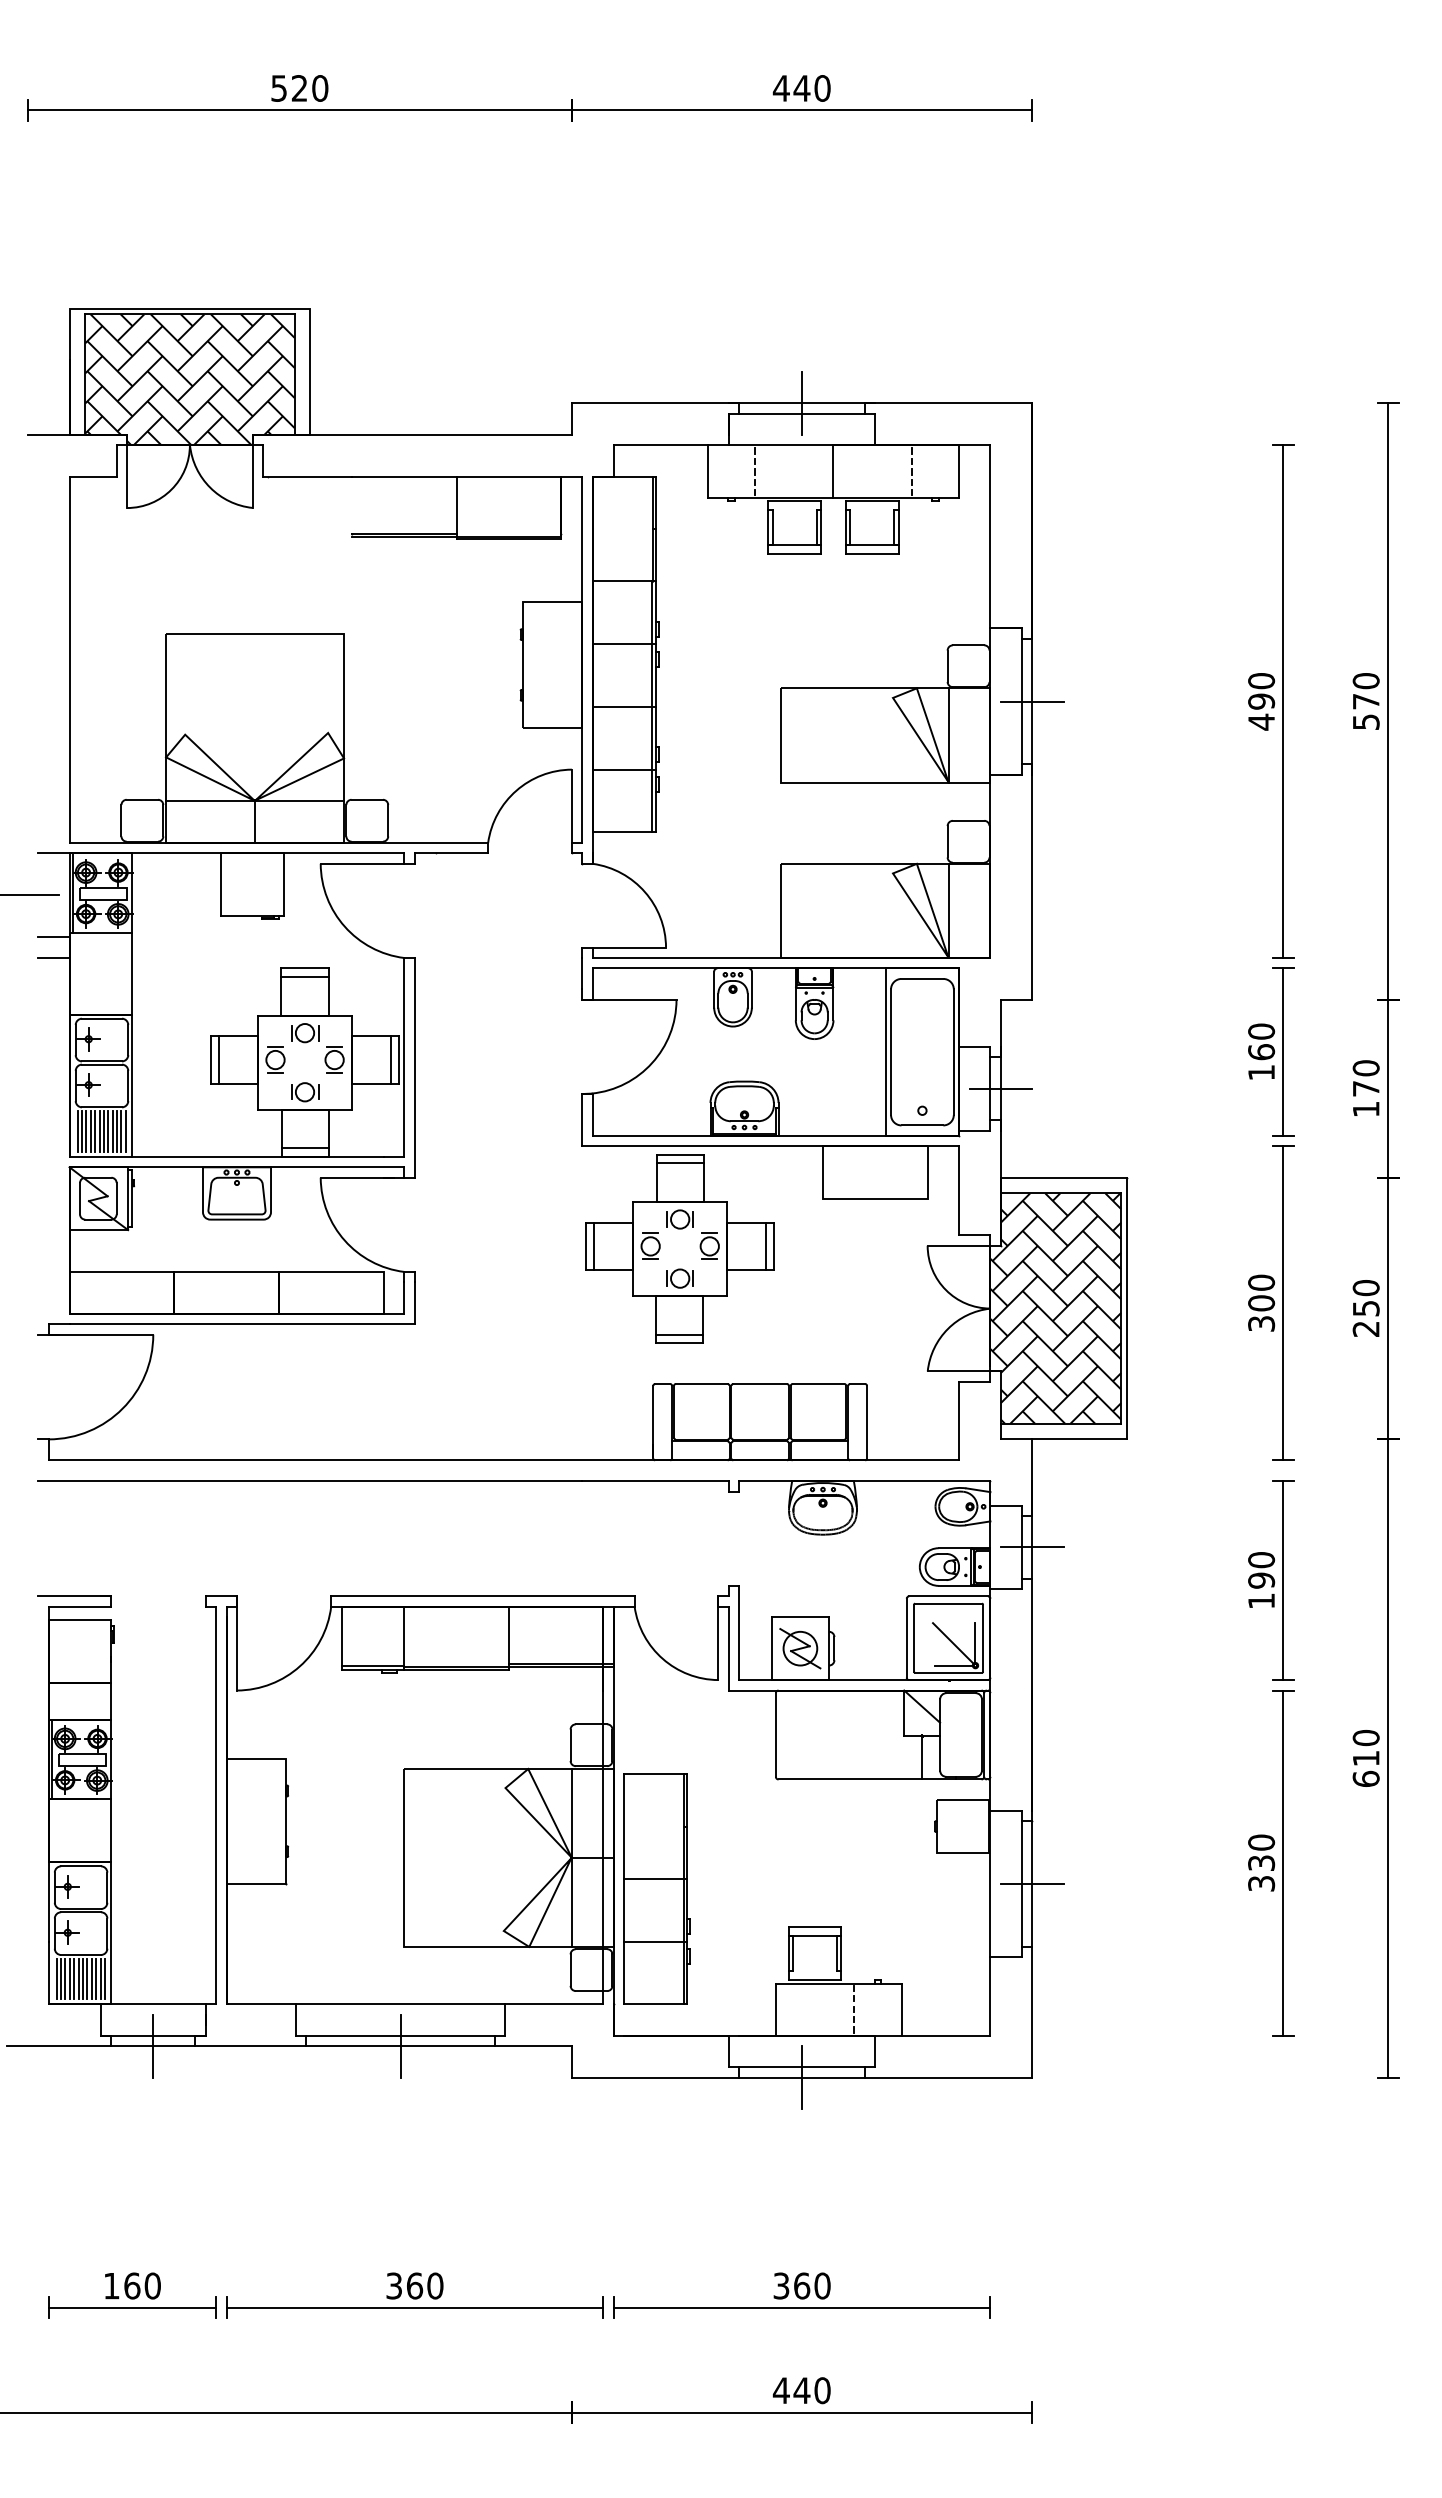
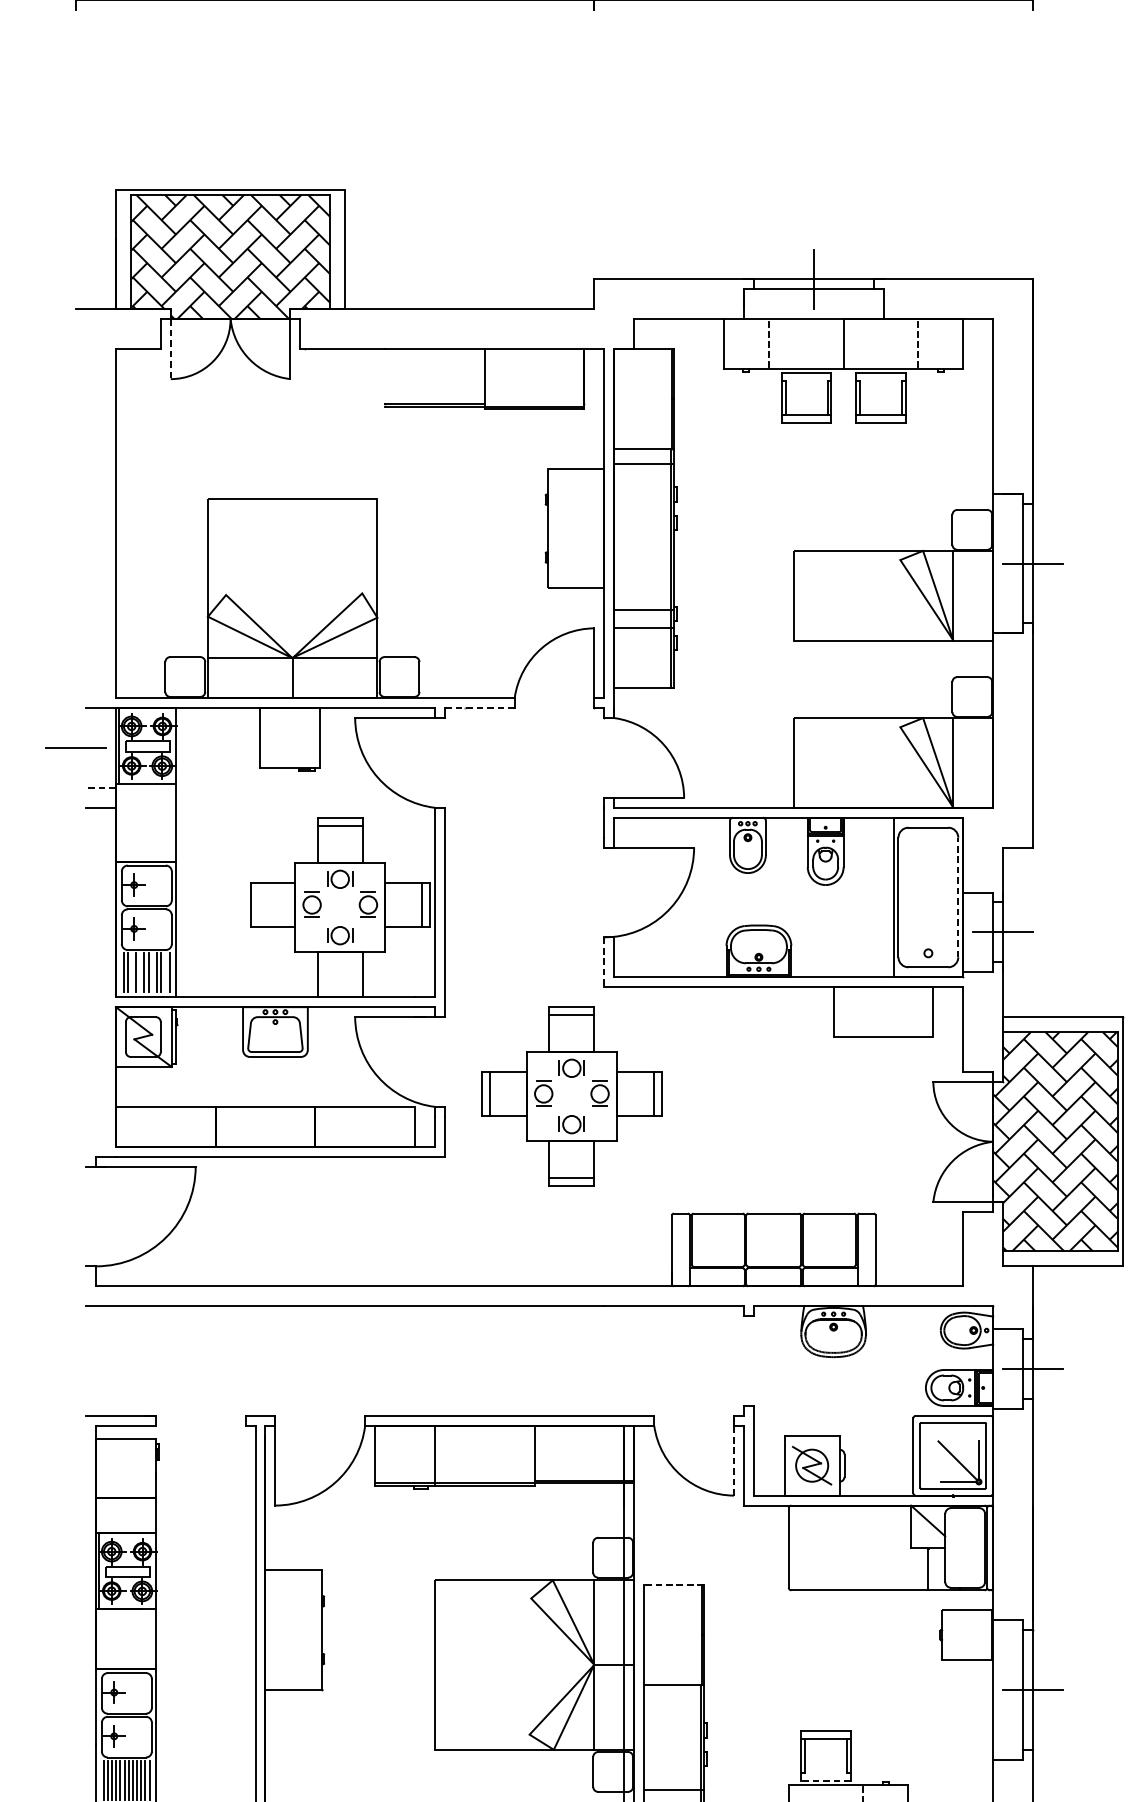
line: (127, 477) -> (171, 350), solid -> dashed
line: (623, 644) -> (643, 464), moved
line: (623, 706) -> (643, 610), moved
line: (451, 853) -> (479, 708), solid -> dashed
line: (53, 937) -> (100, 788), solid -> dashed
line: (953, 1052) -> (957, 897), solid -> dashed
line: (219, 1059) -> (258, 904), removed
line: (582, 1120) -> (604, 962), solid -> dashed
line: (86, 1130) -> (132, 972), removed
line: (95, 1130) -> (140, 972), removed
line: (108, 1130) -> (153, 972), removed
line: (121, 1130) -> (165, 972), removed
line: (305, 1148) -> (340, 989), removed
part: (679, 1248) -> (571, 1095), moved
line: (718, 1638) -> (734, 1456), solid -> dashed
line: (655, 1774) -> (674, 1585), solid -> dashed
line: (655, 1941) -> (674, 1789), moved
line: (814, 1979) -> (825, 1780), solid -> dashed

